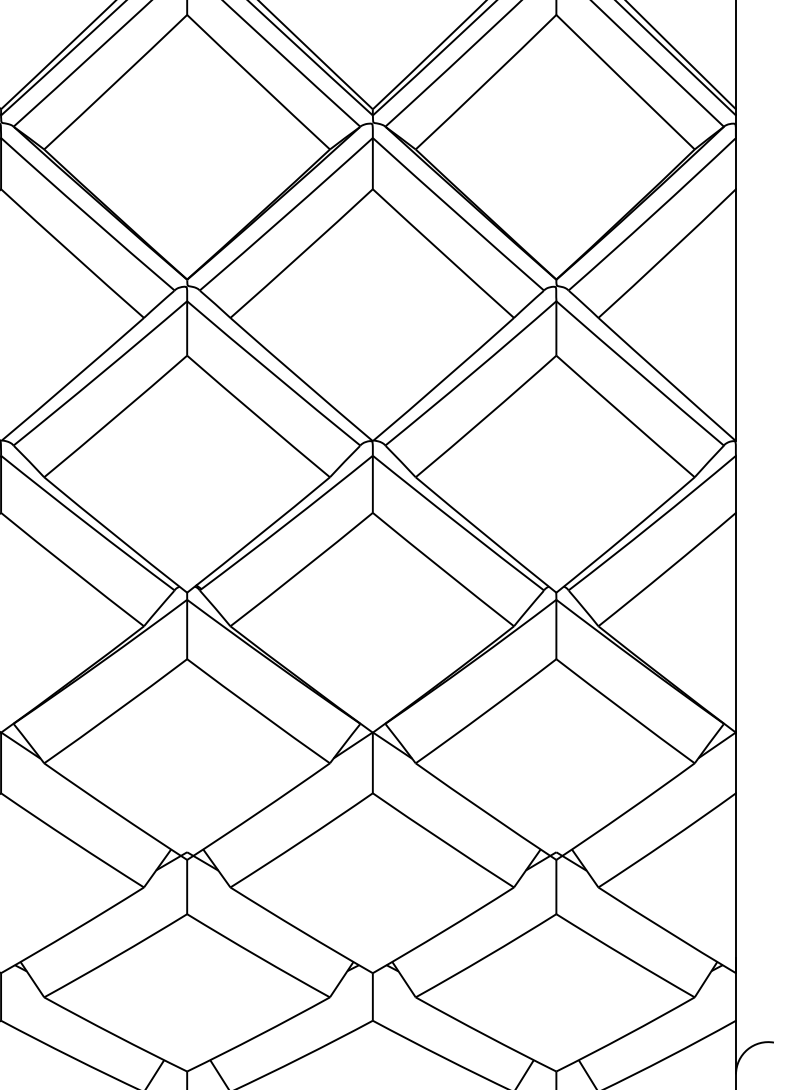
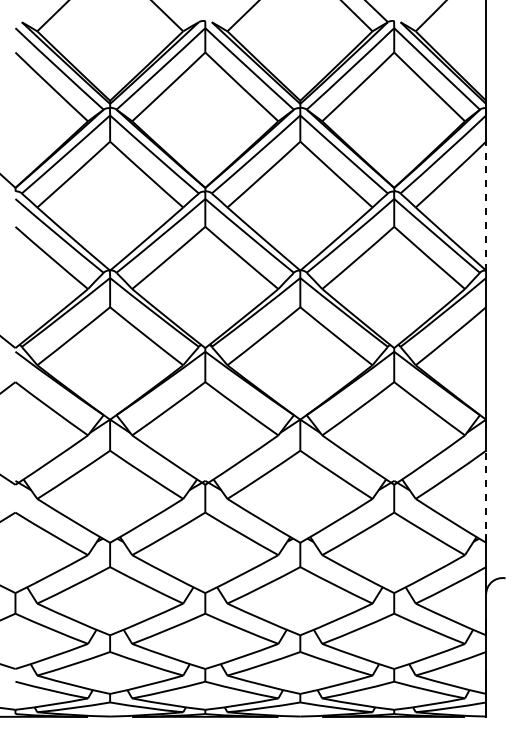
line: (736, 313) -> (486, 205), solid -> dashed
line: (736, 882) -> (486, 496), solid -> dashed

